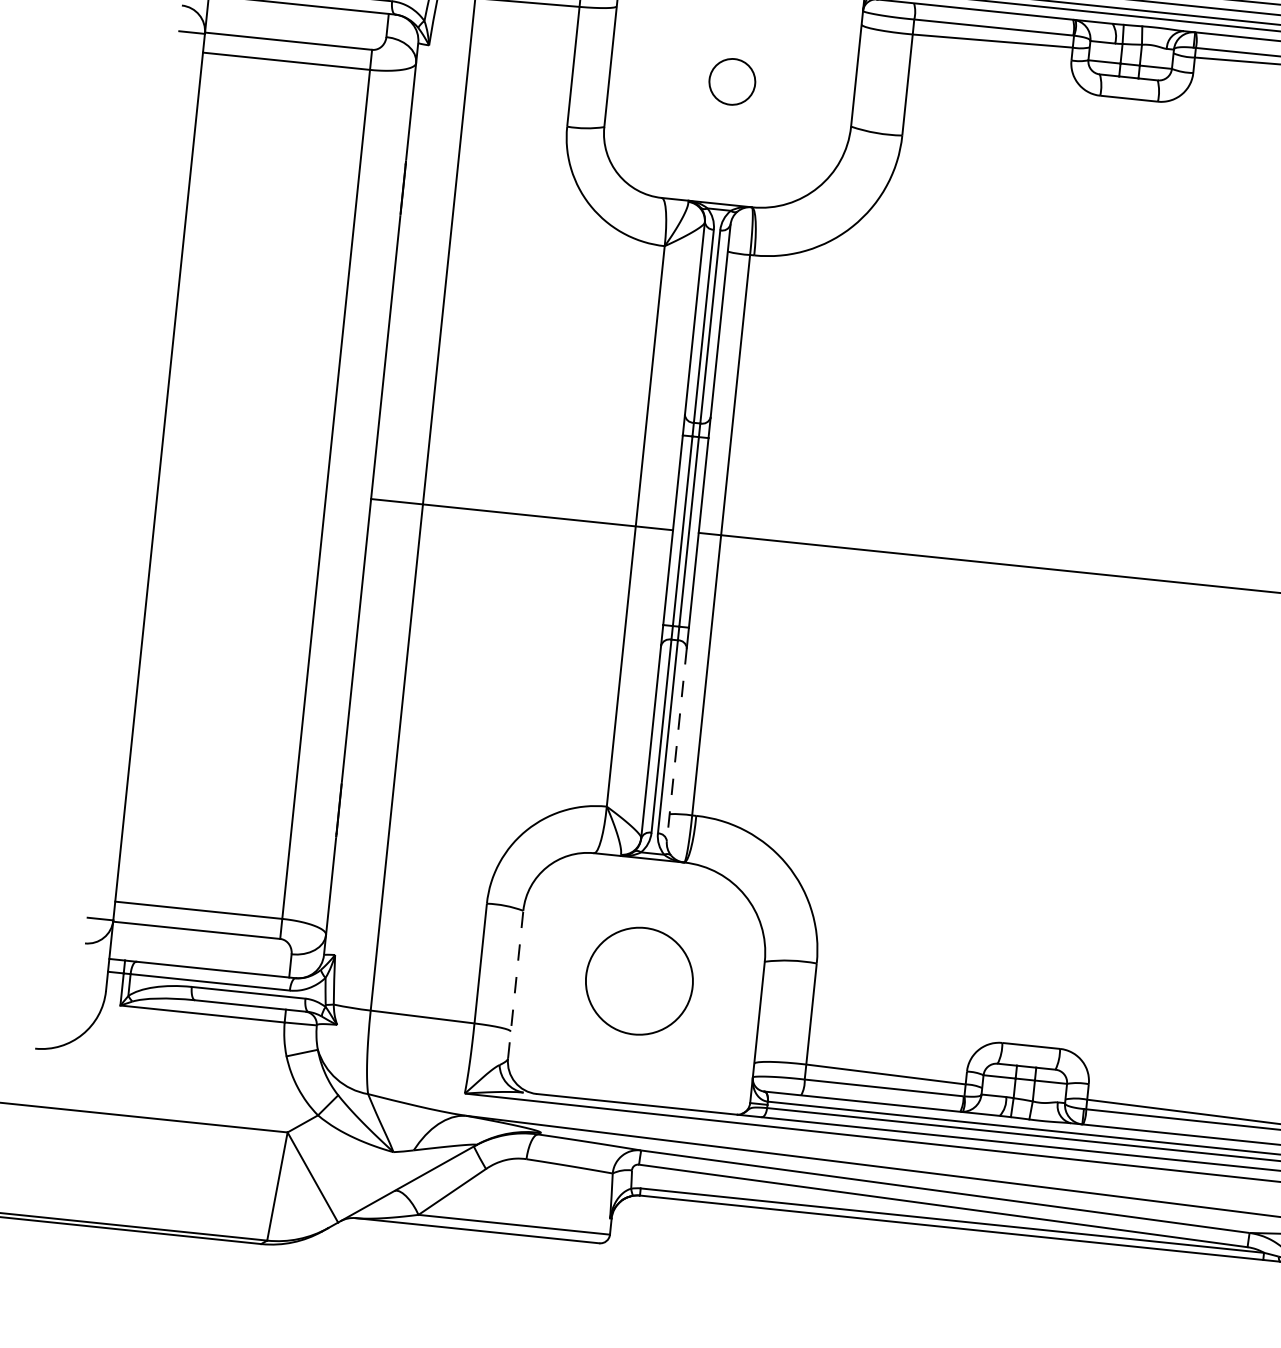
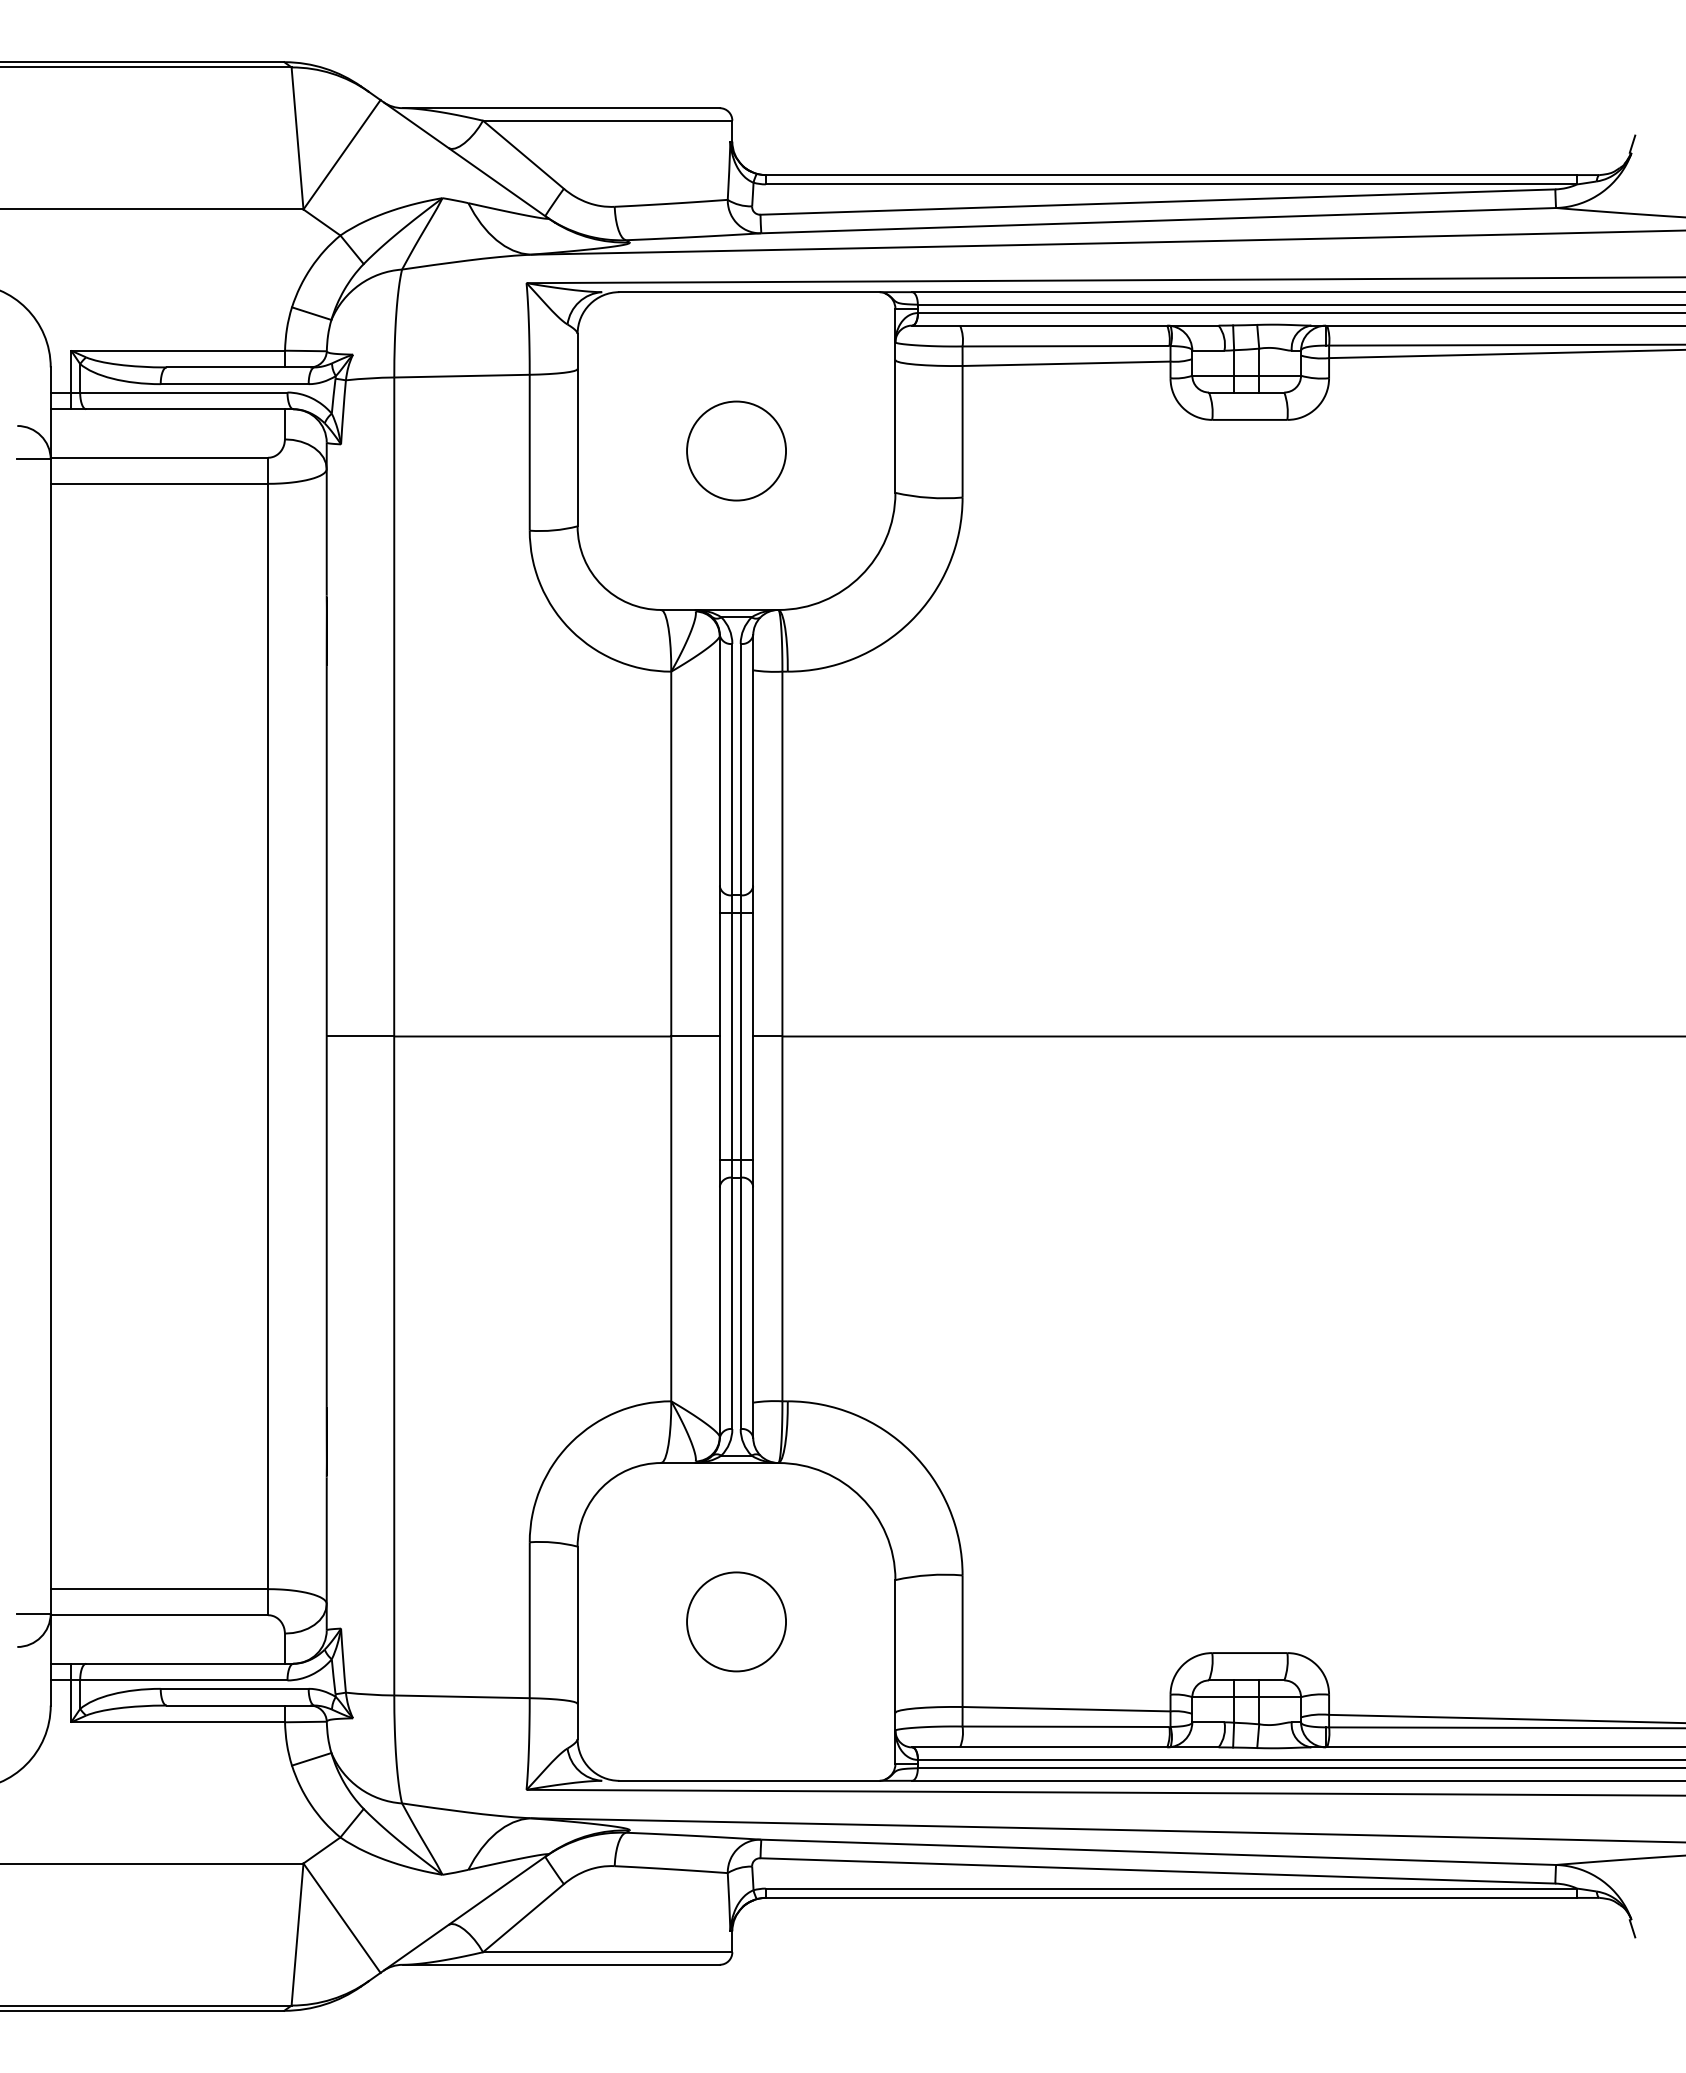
circle: (732, 81) -> (736, 450), size x1.67
line: (677, 744) -> (753, 1312), dashed -> solid
circle: (639, 980) -> (736, 1621), size x0.71
line: (515, 984) -> (577, 1642), dashed -> solid

